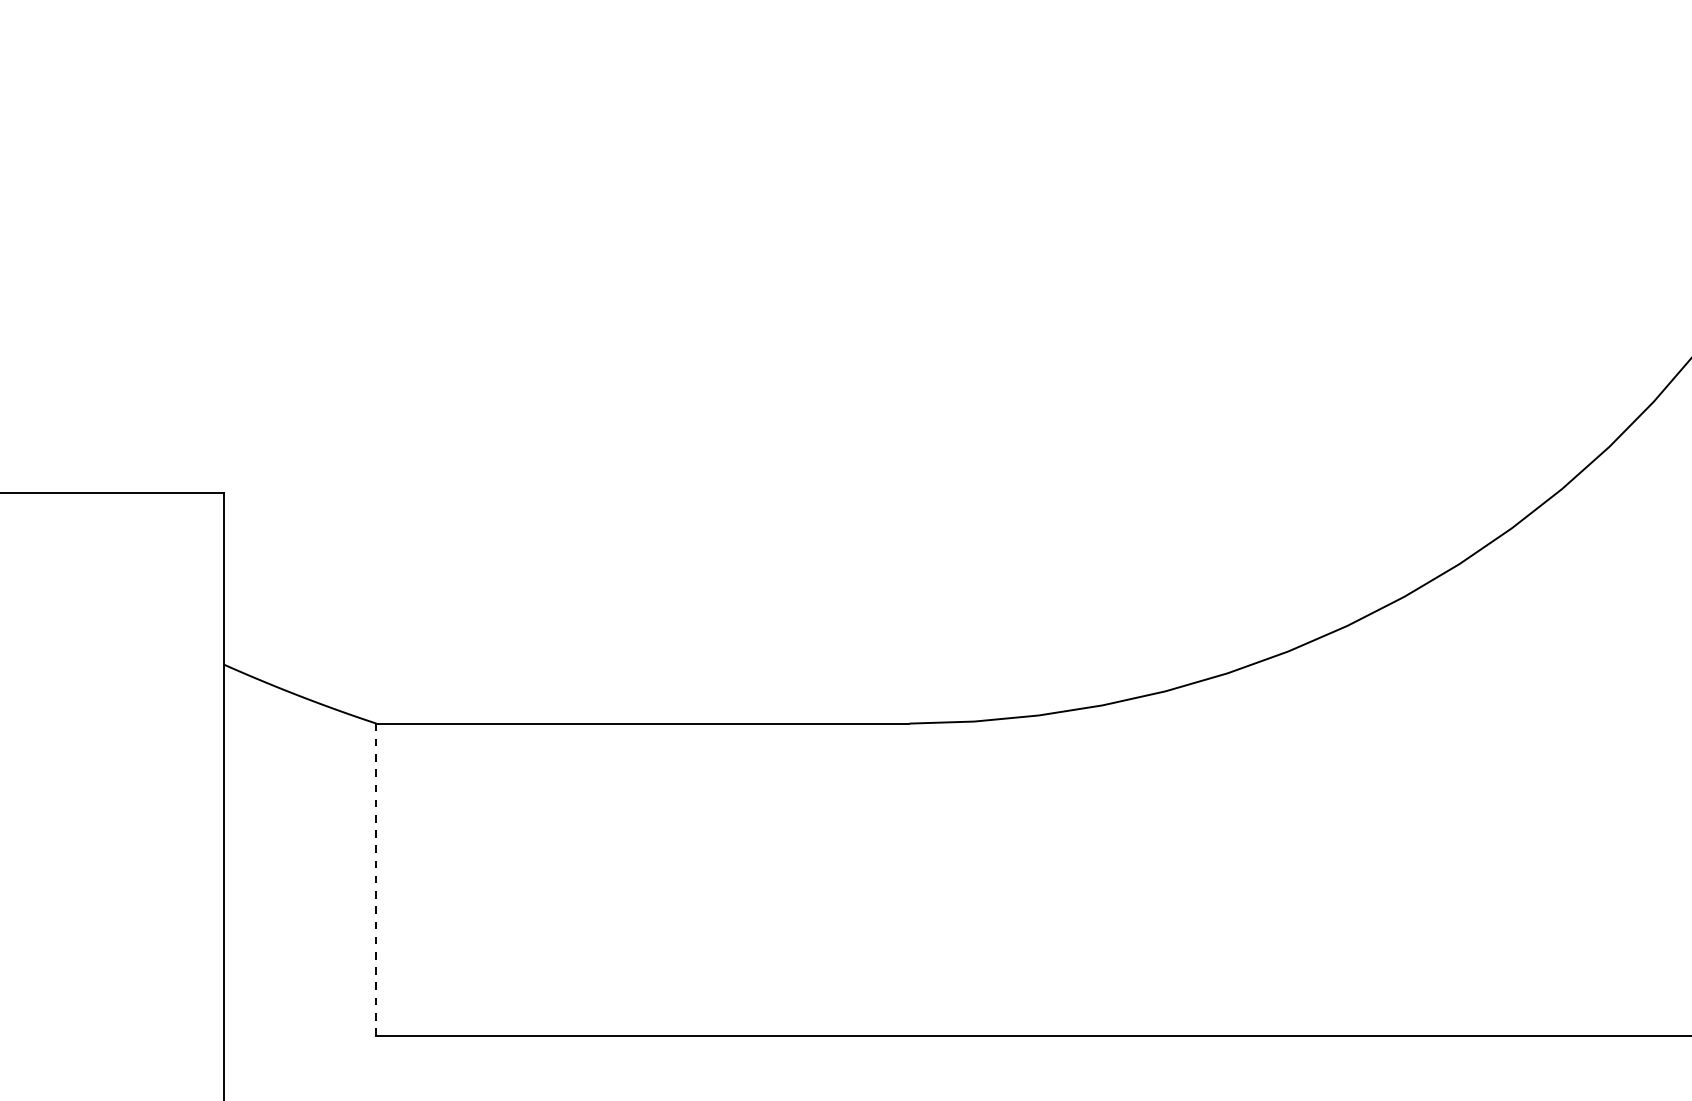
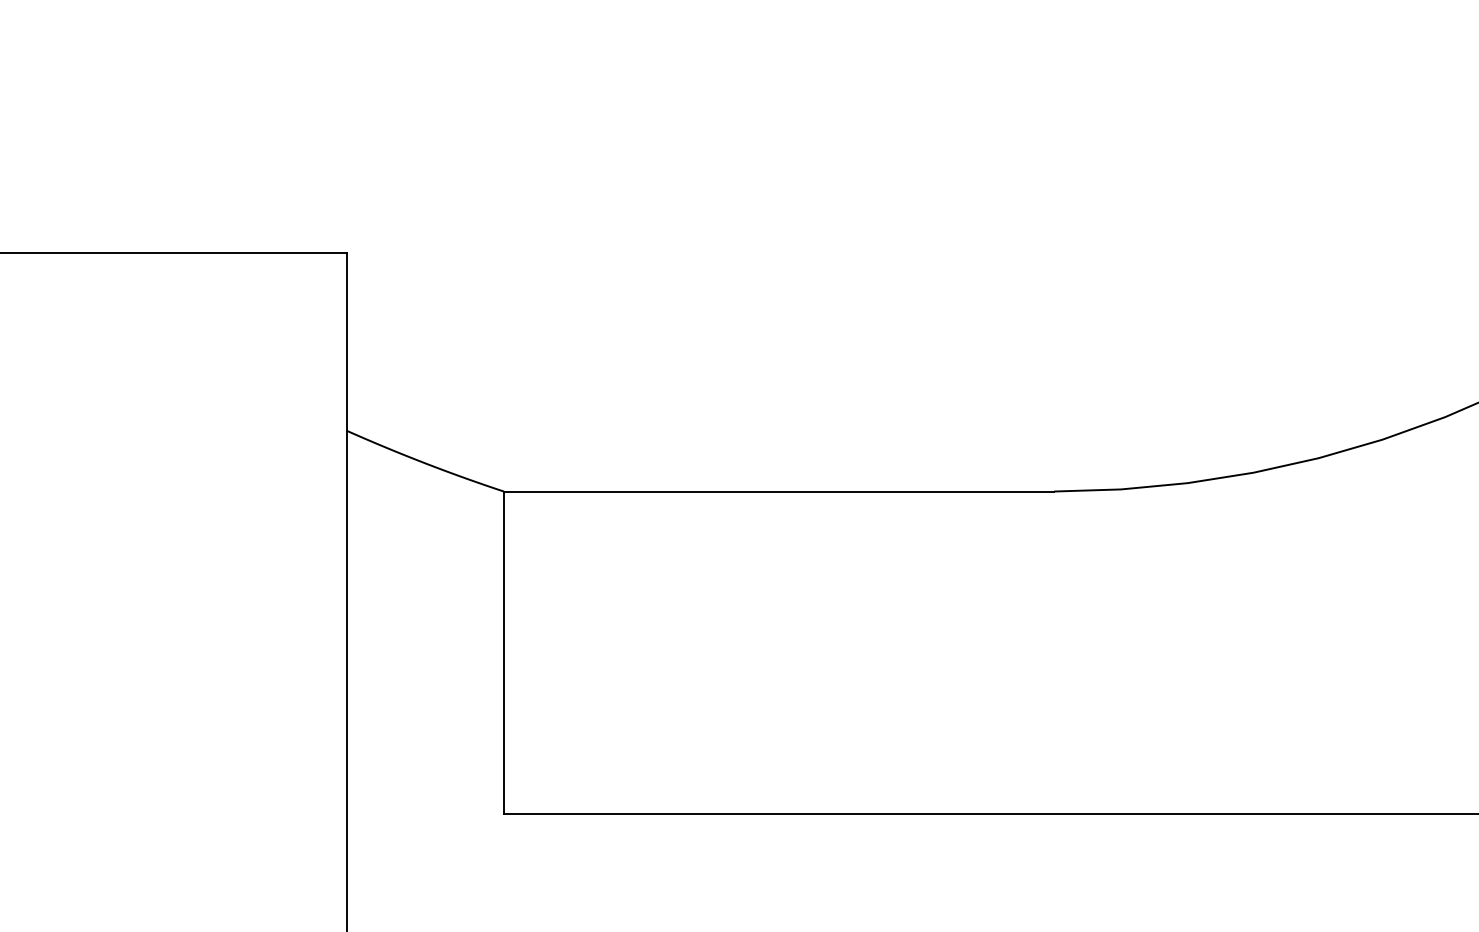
line: (376, 880) -> (503, 653), dashed -> solid

